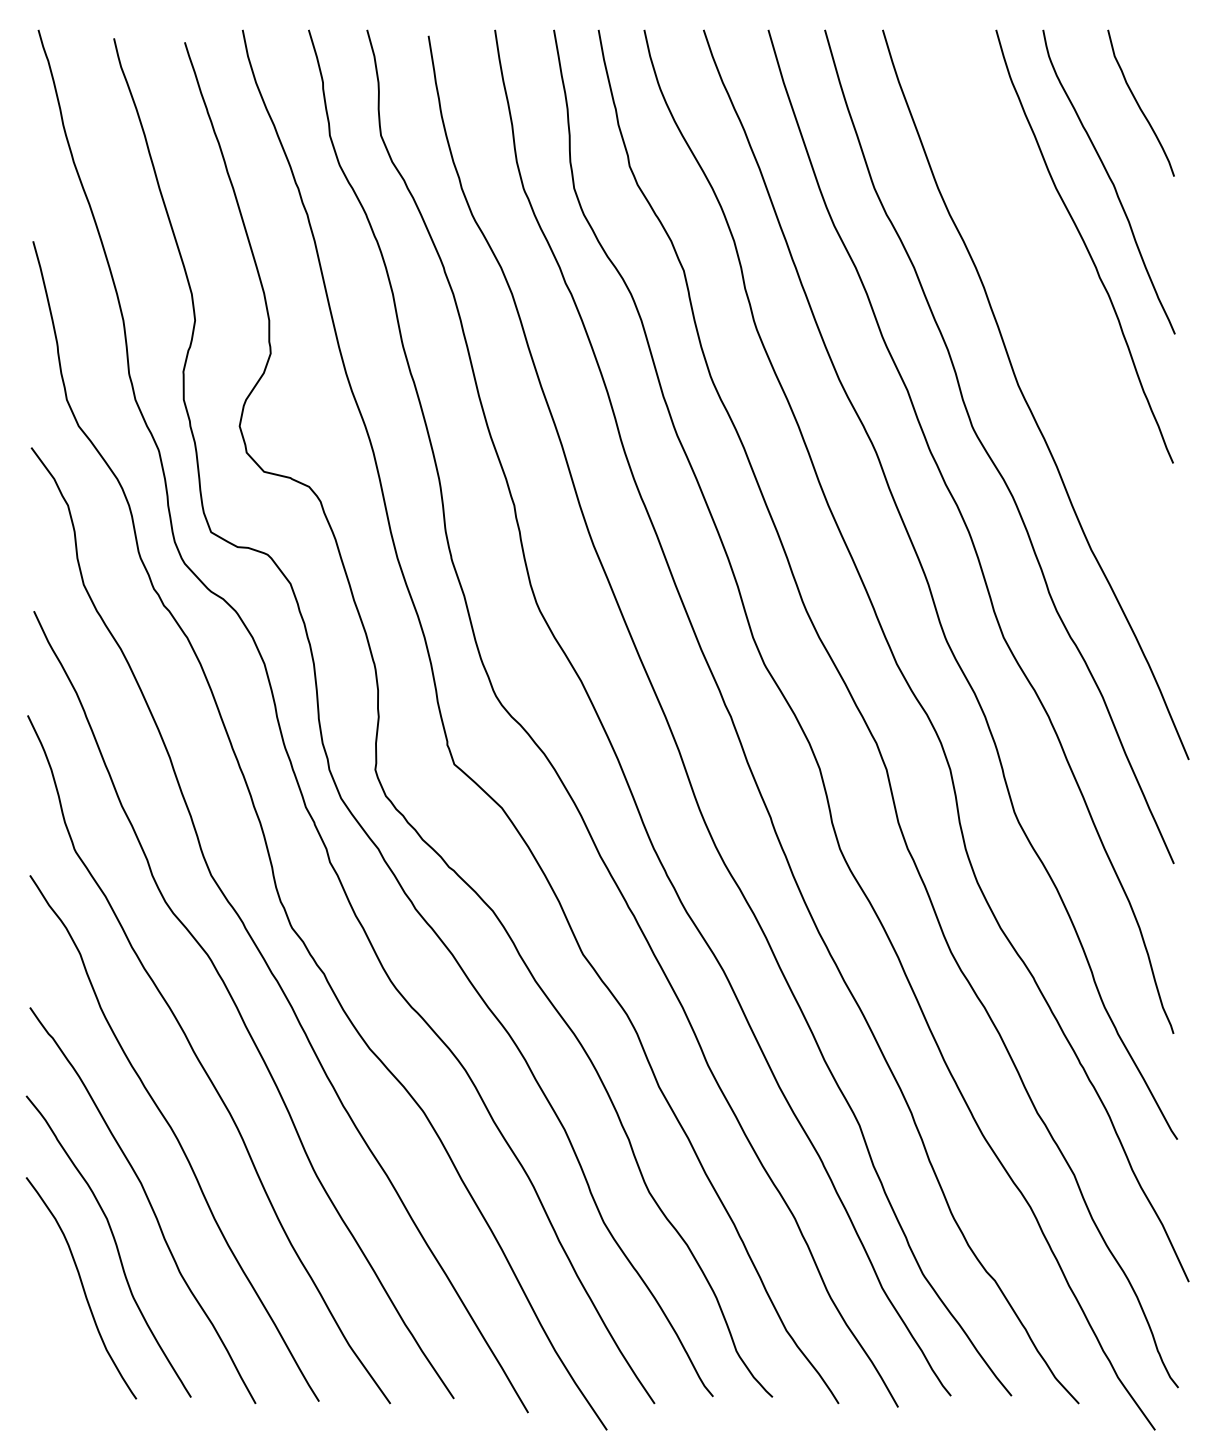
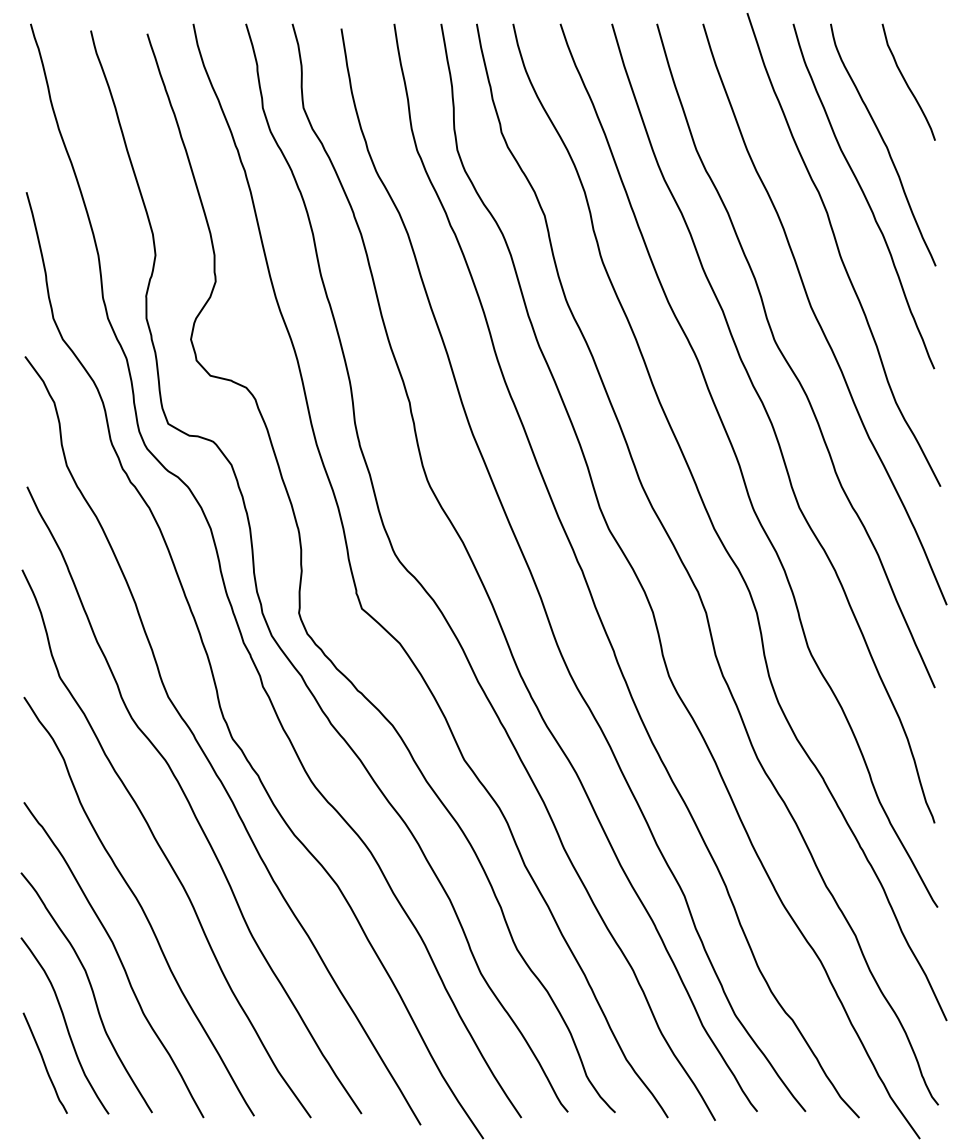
curve: (1054, 313) -> (839, 249), added
curve: (55, 1334) -> (44, 1062), added

